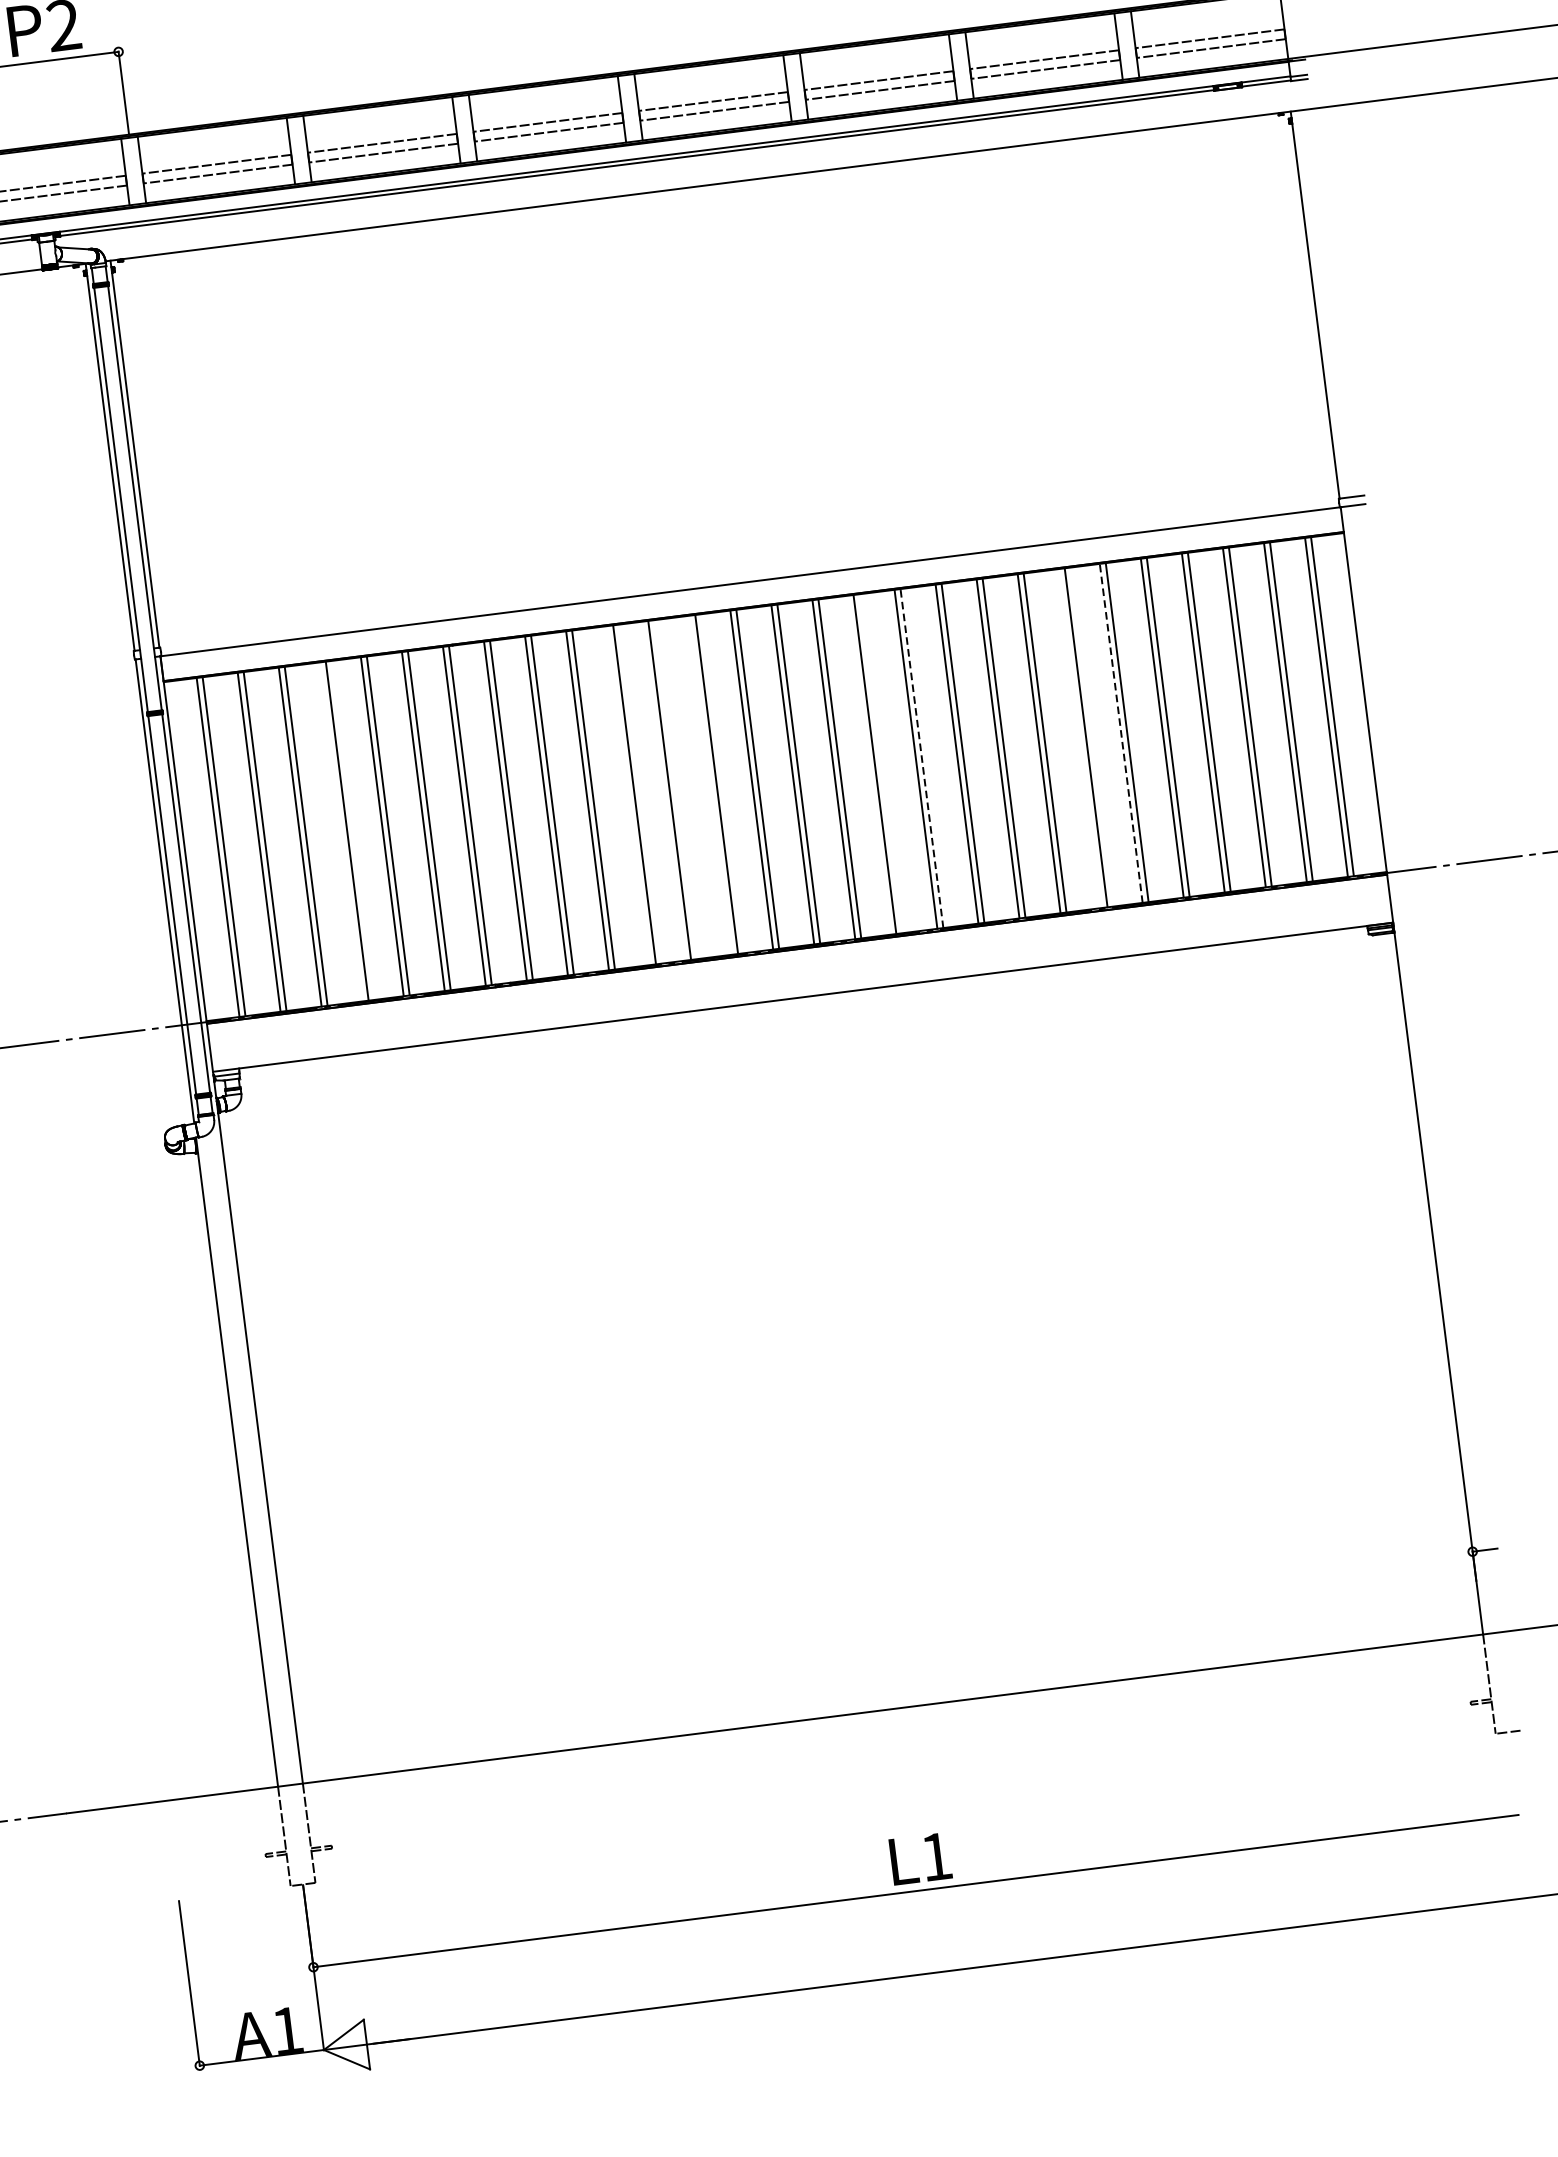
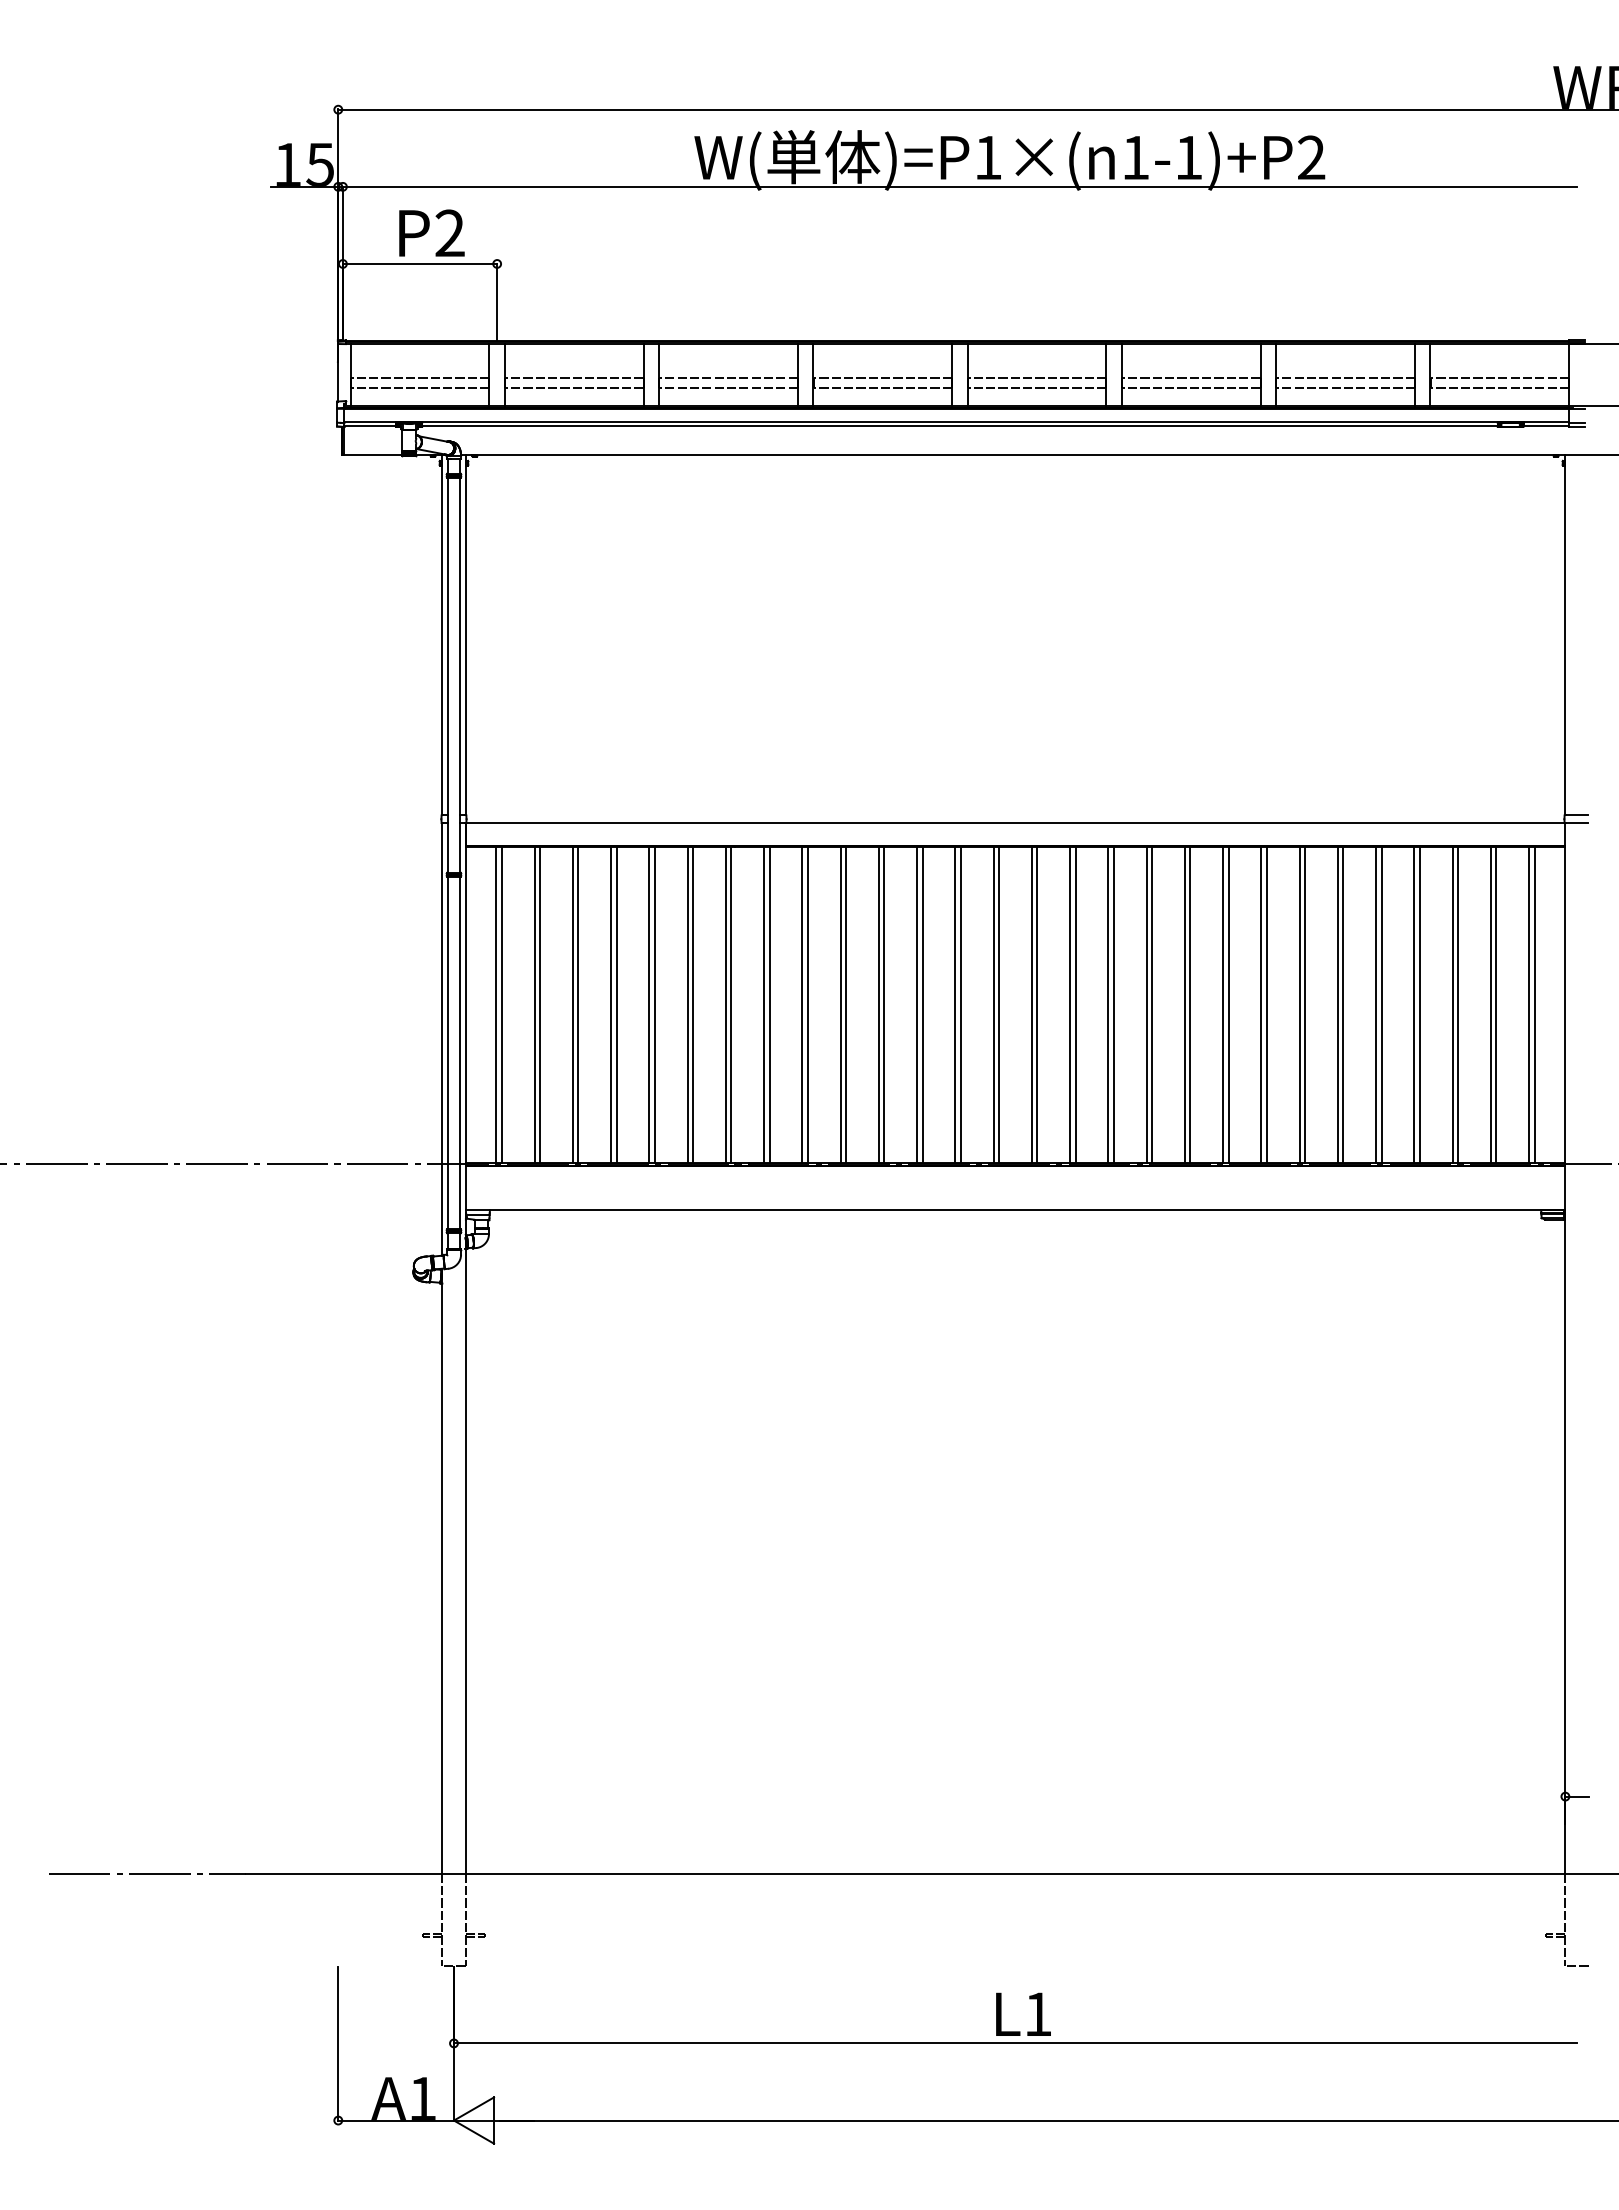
line: (1120, 733) -> (1337, 1005), dashed -> solid
line: (1080, 738) -> (1299, 1005), added
line: (922, 758) -> (1152, 1005), dashed -> solid
line: (880, 764) -> (1113, 1005), added
line: (710, 785) -> (955, 1005), added
line: (675, 789) -> (922, 1005), added
line: (628, 795) -> (878, 1005), added
line: (341, 832) -> (611, 1005), added

